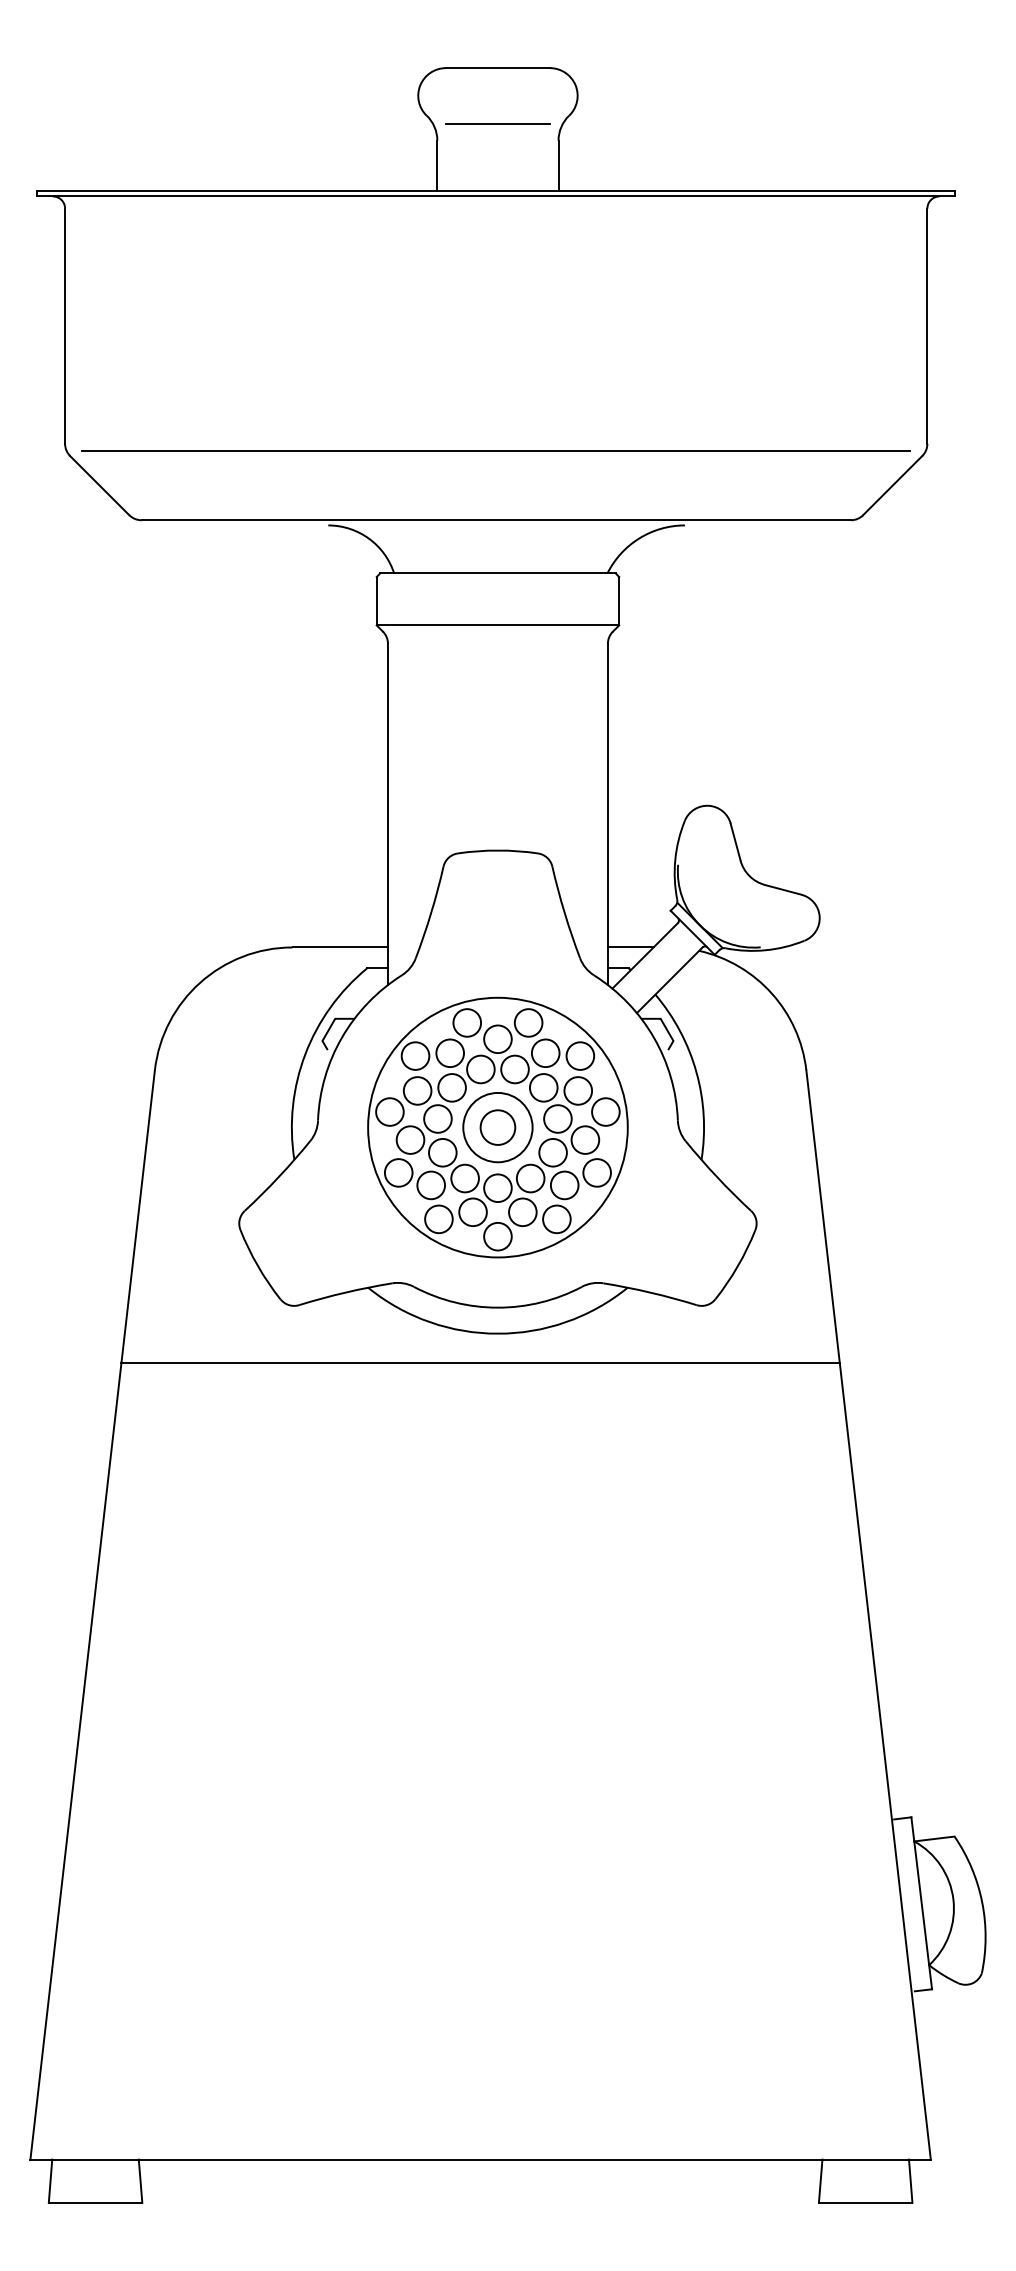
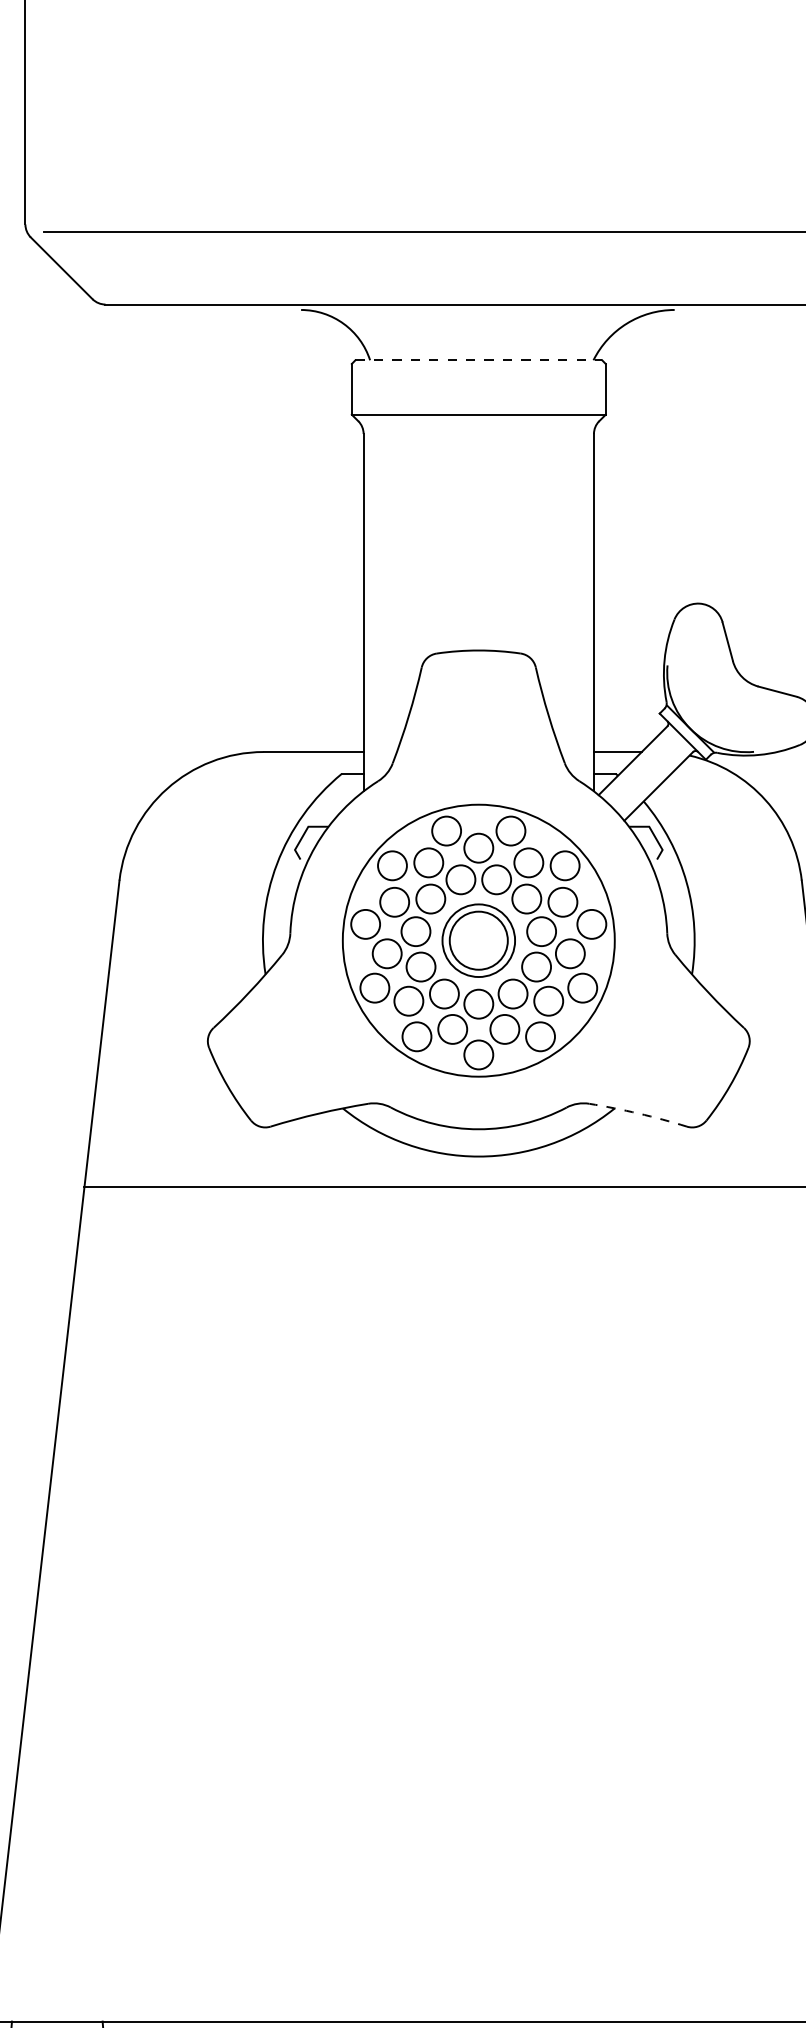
line: (497, 573) -> (478, 360), solid -> dashed
circle: (497, 1127) -> (478, 940), size x1.6
arc: (650, 1292) -> (638, 1113), solid -> dashed

